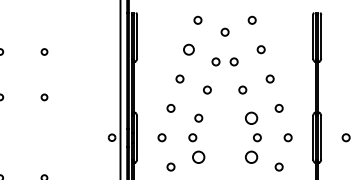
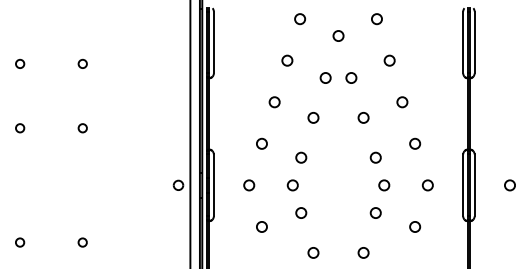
circle: (189, 49) -> (287, 60), size x0.71
circle: (251, 118) -> (375, 157), size x0.62
circle: (198, 156) -> (301, 212), size x0.62
circle: (251, 156) -> (375, 212), size x0.62

